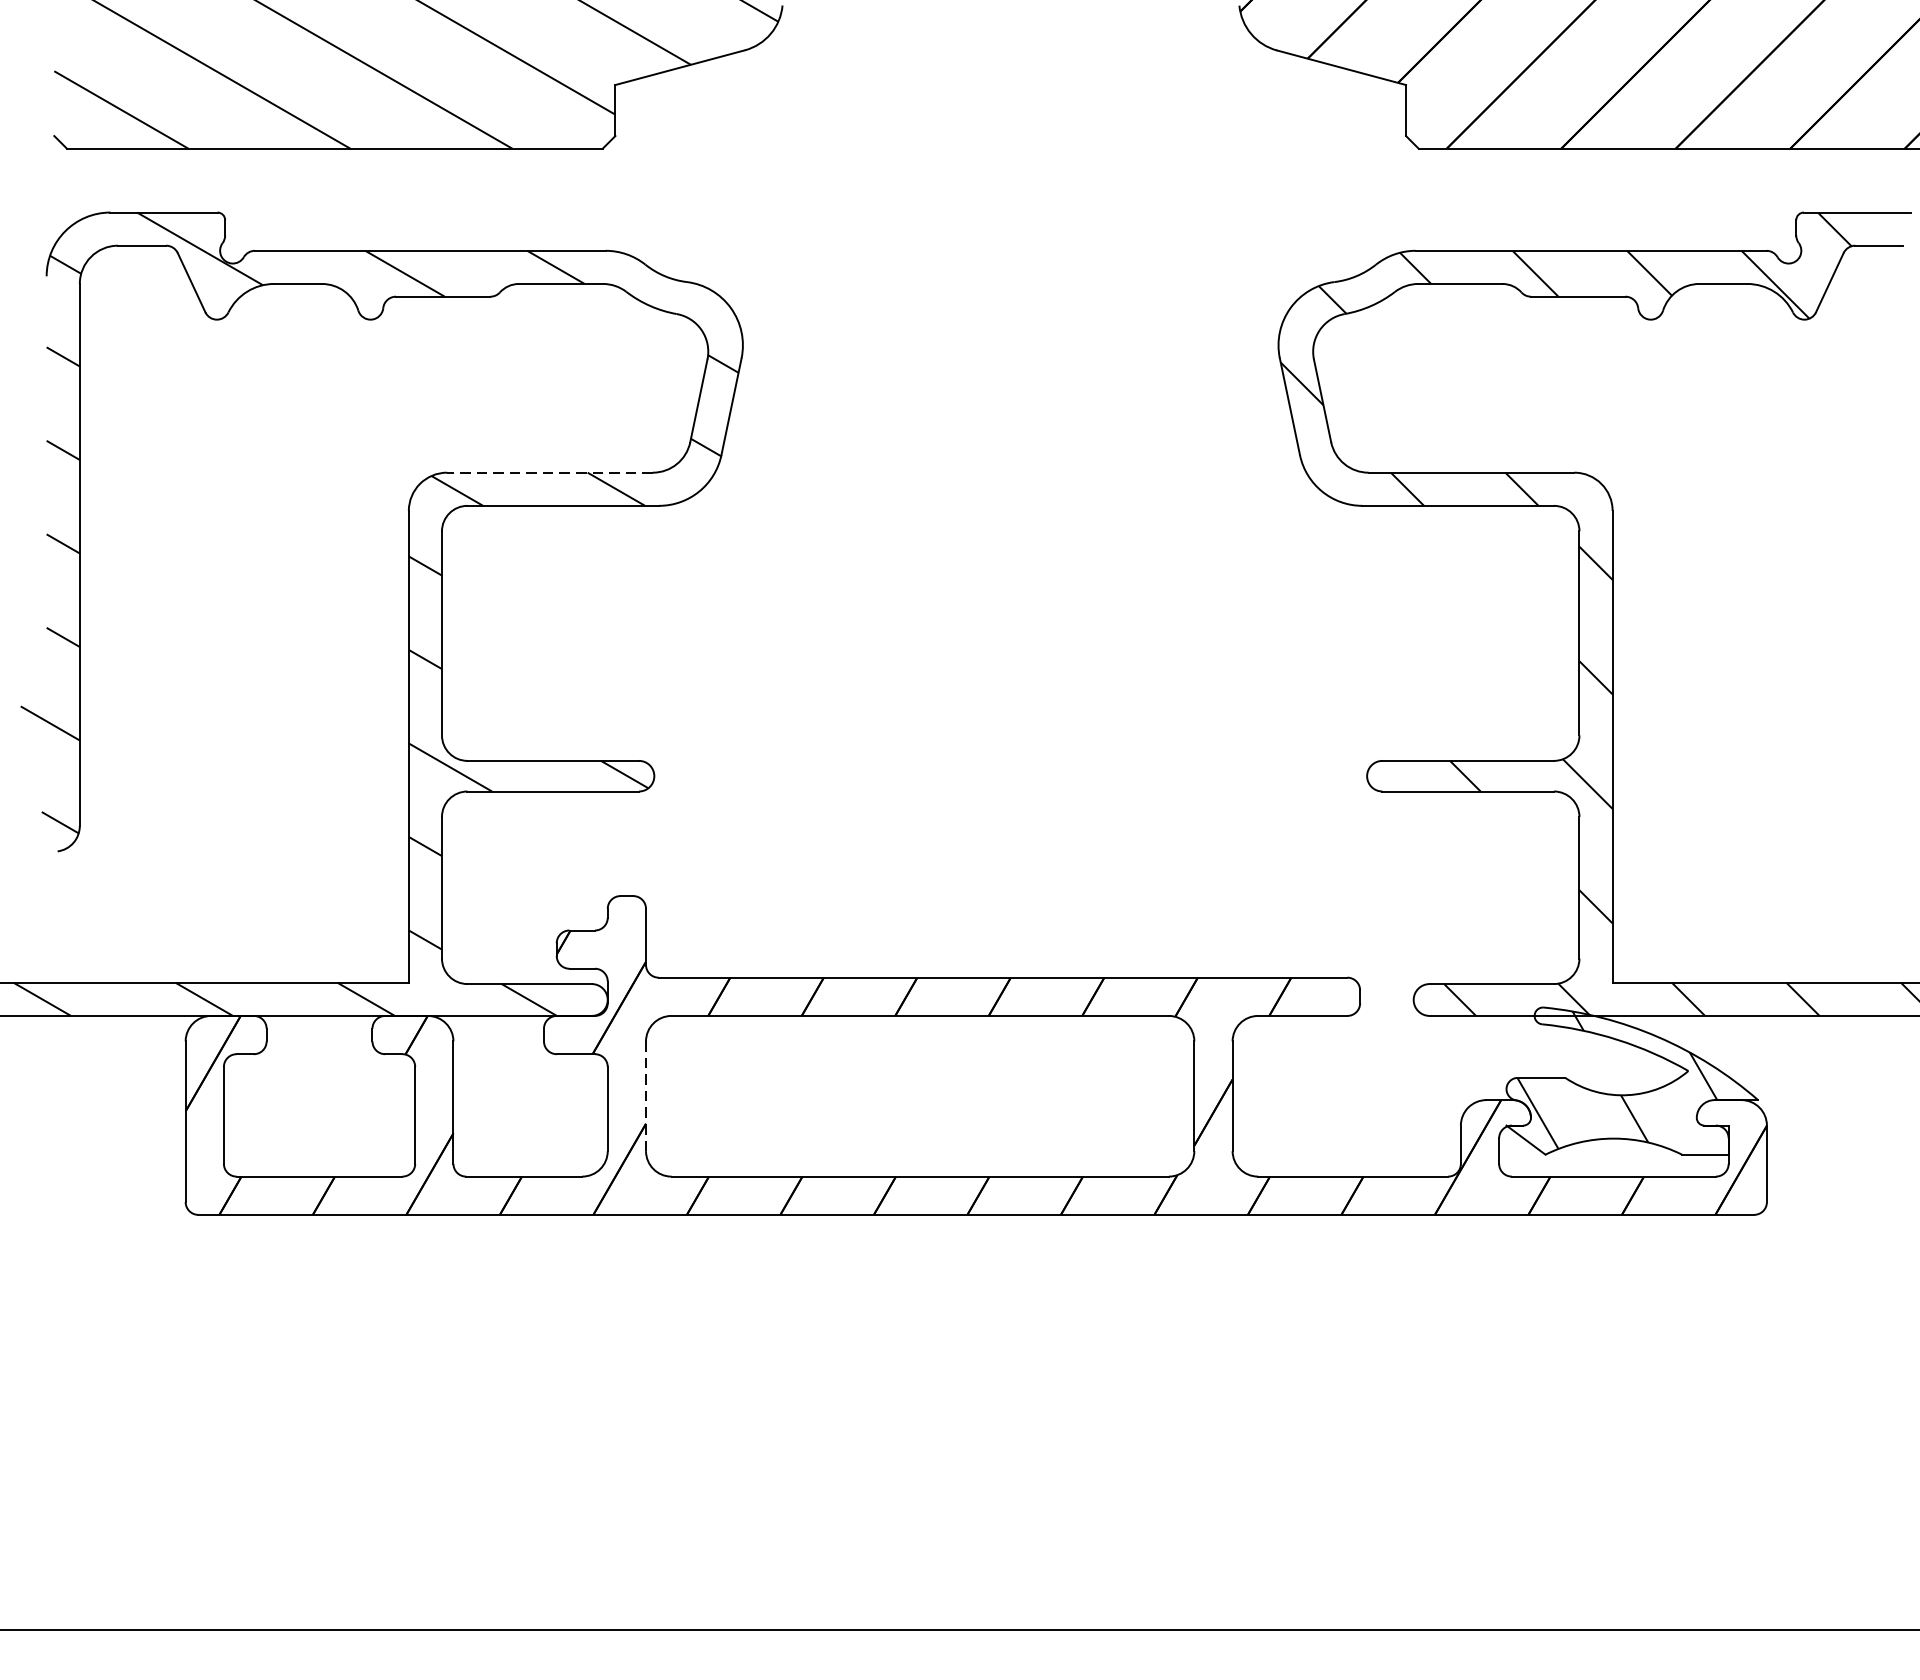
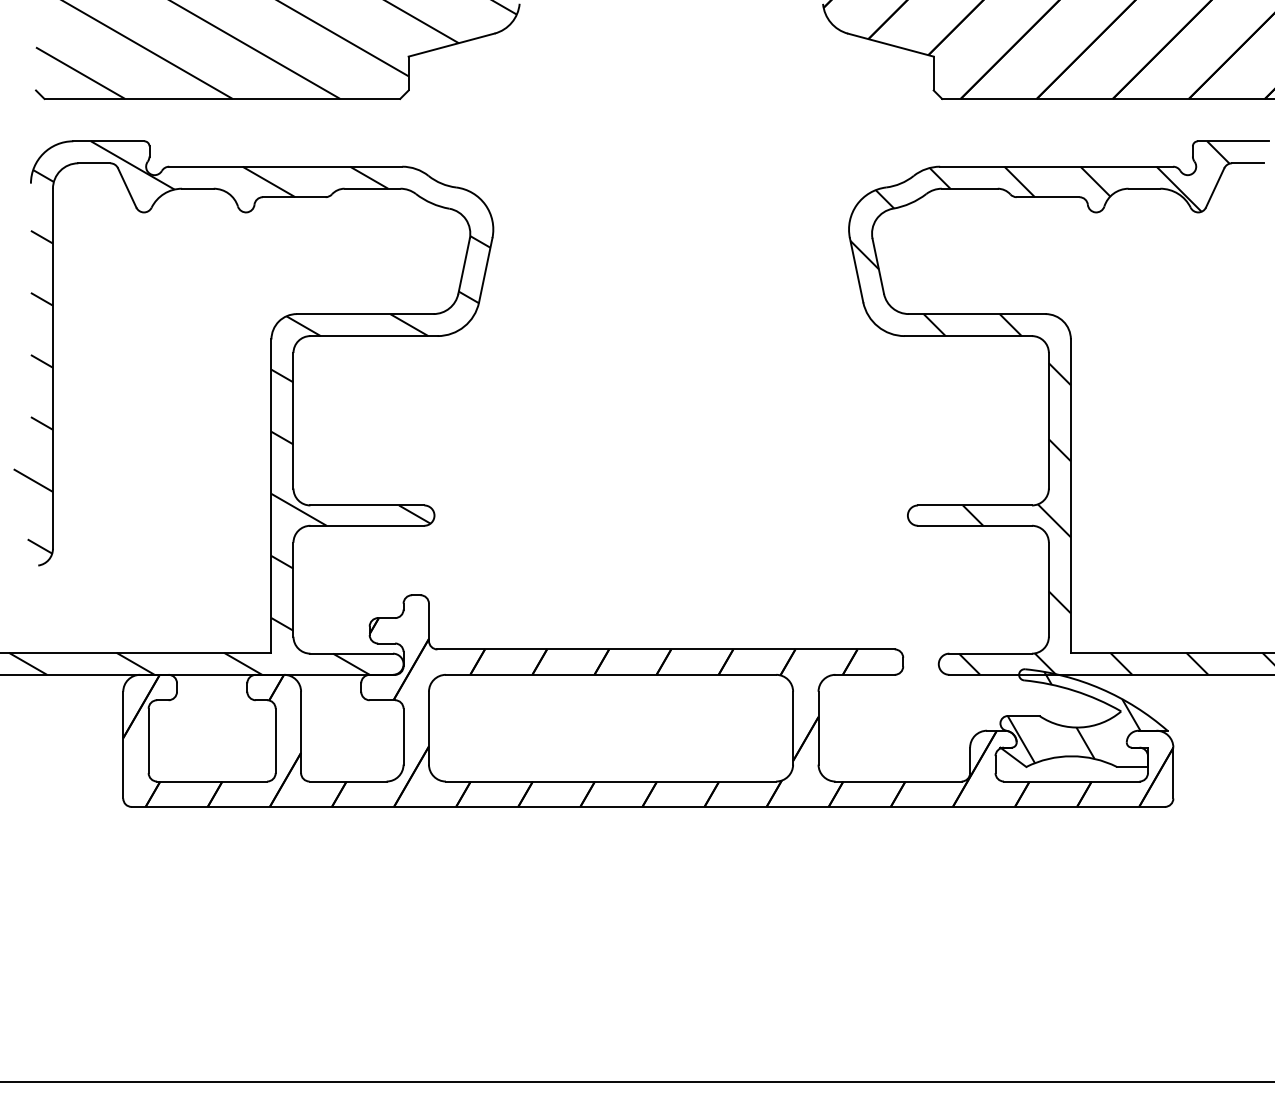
line: (548, 473) -> (364, 314), dashed -> solid
line: (645, 1095) -> (428, 727), dashed -> solid

